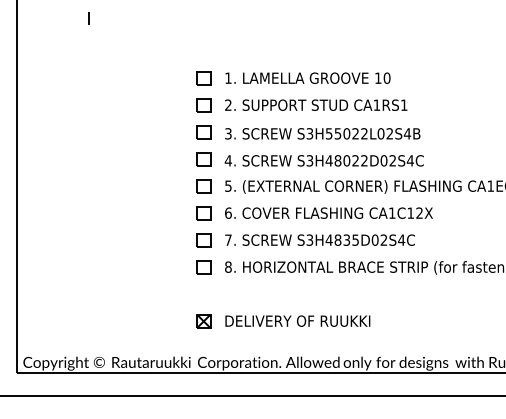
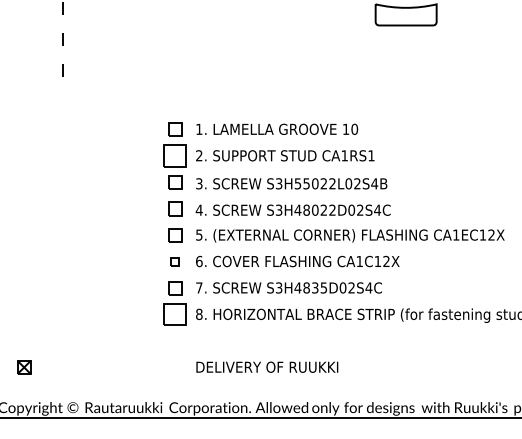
part: (204, 104) -> (175, 155), size x1.6
part: (204, 213) -> (175, 261), size x0.6
part: (204, 267) -> (175, 314), size x1.6
part: (204, 321) -> (24, 367), moved

